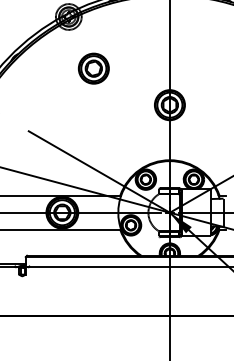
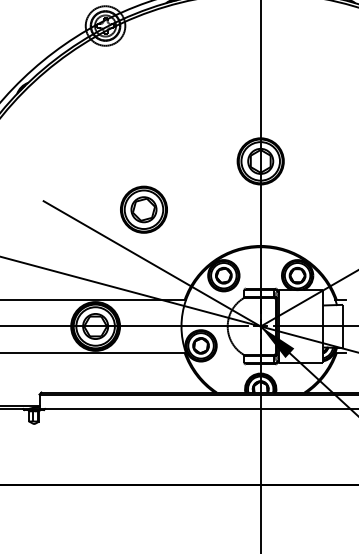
part: (93, 68) -> (143, 209), moved

